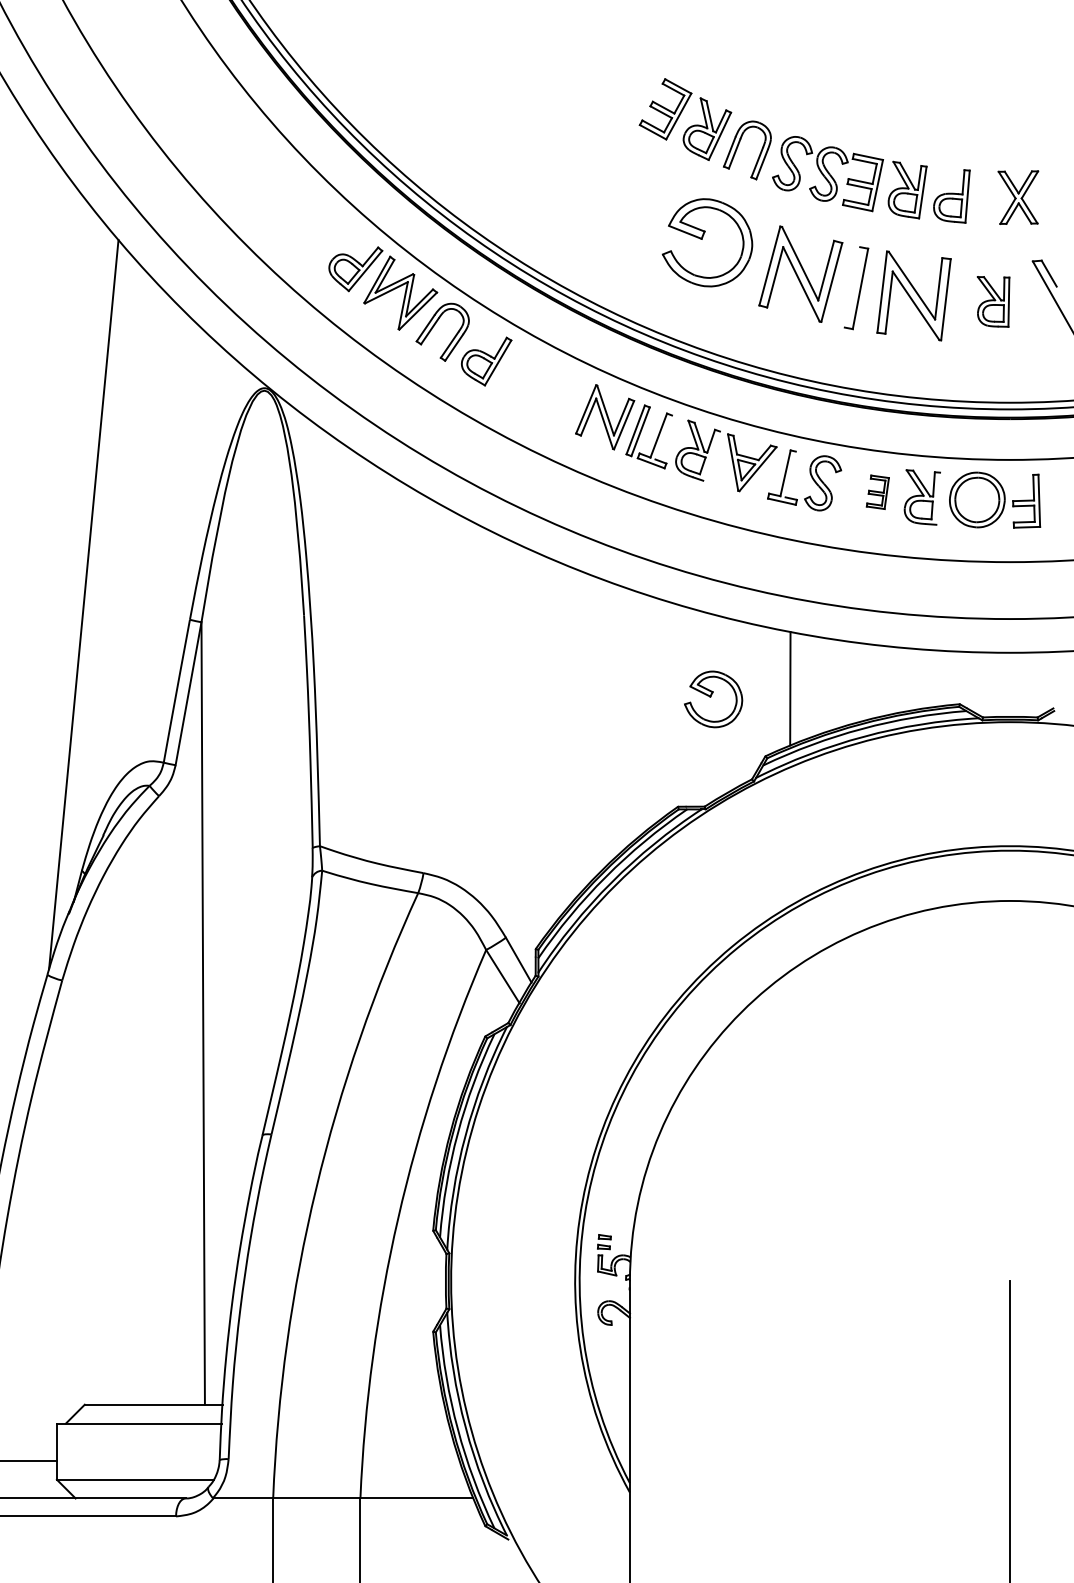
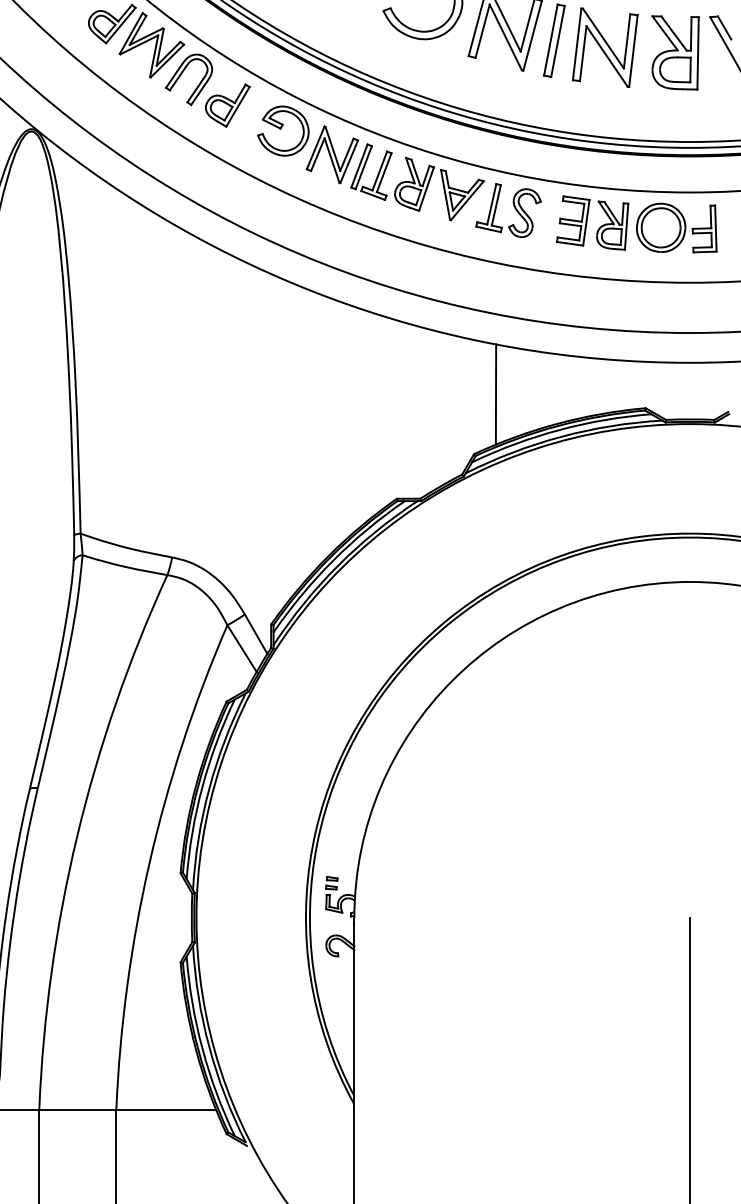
line: (852, 287) -> (550, 40), added
part: (993, 301) -> (675, 52), size x1.67
line: (663, 437) -> (384, 172), added
line: (711, 455) -> (426, 188), added
line: (790, 474) -> (496, 205), added
part: (877, 492) -> (572, 221), size x1.67
line: (938, 498) -> (626, 226), added
part: (713, 699) -> (283, 131), moved

